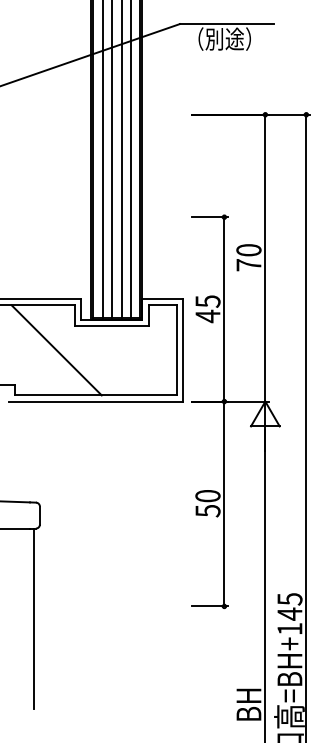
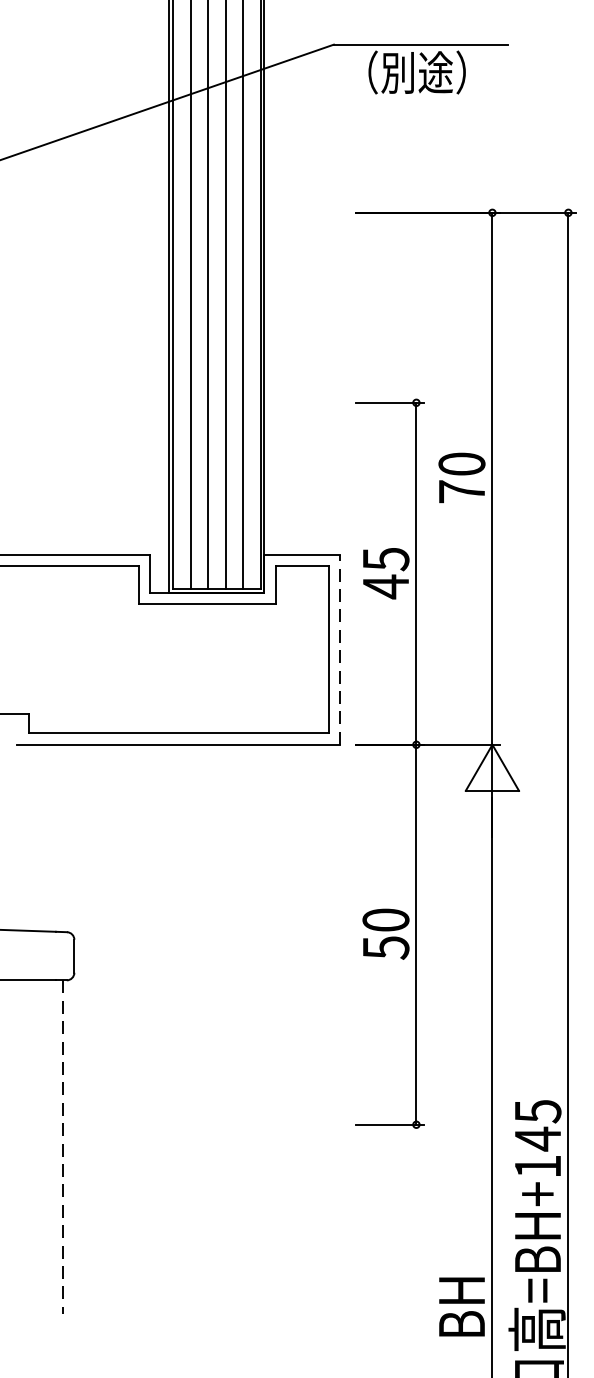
line: (183, 349) -> (340, 648), solid -> dashed
line: (56, 350) -> (105, 650), removed
line: (33, 618) -> (62, 1147), solid -> dashed

